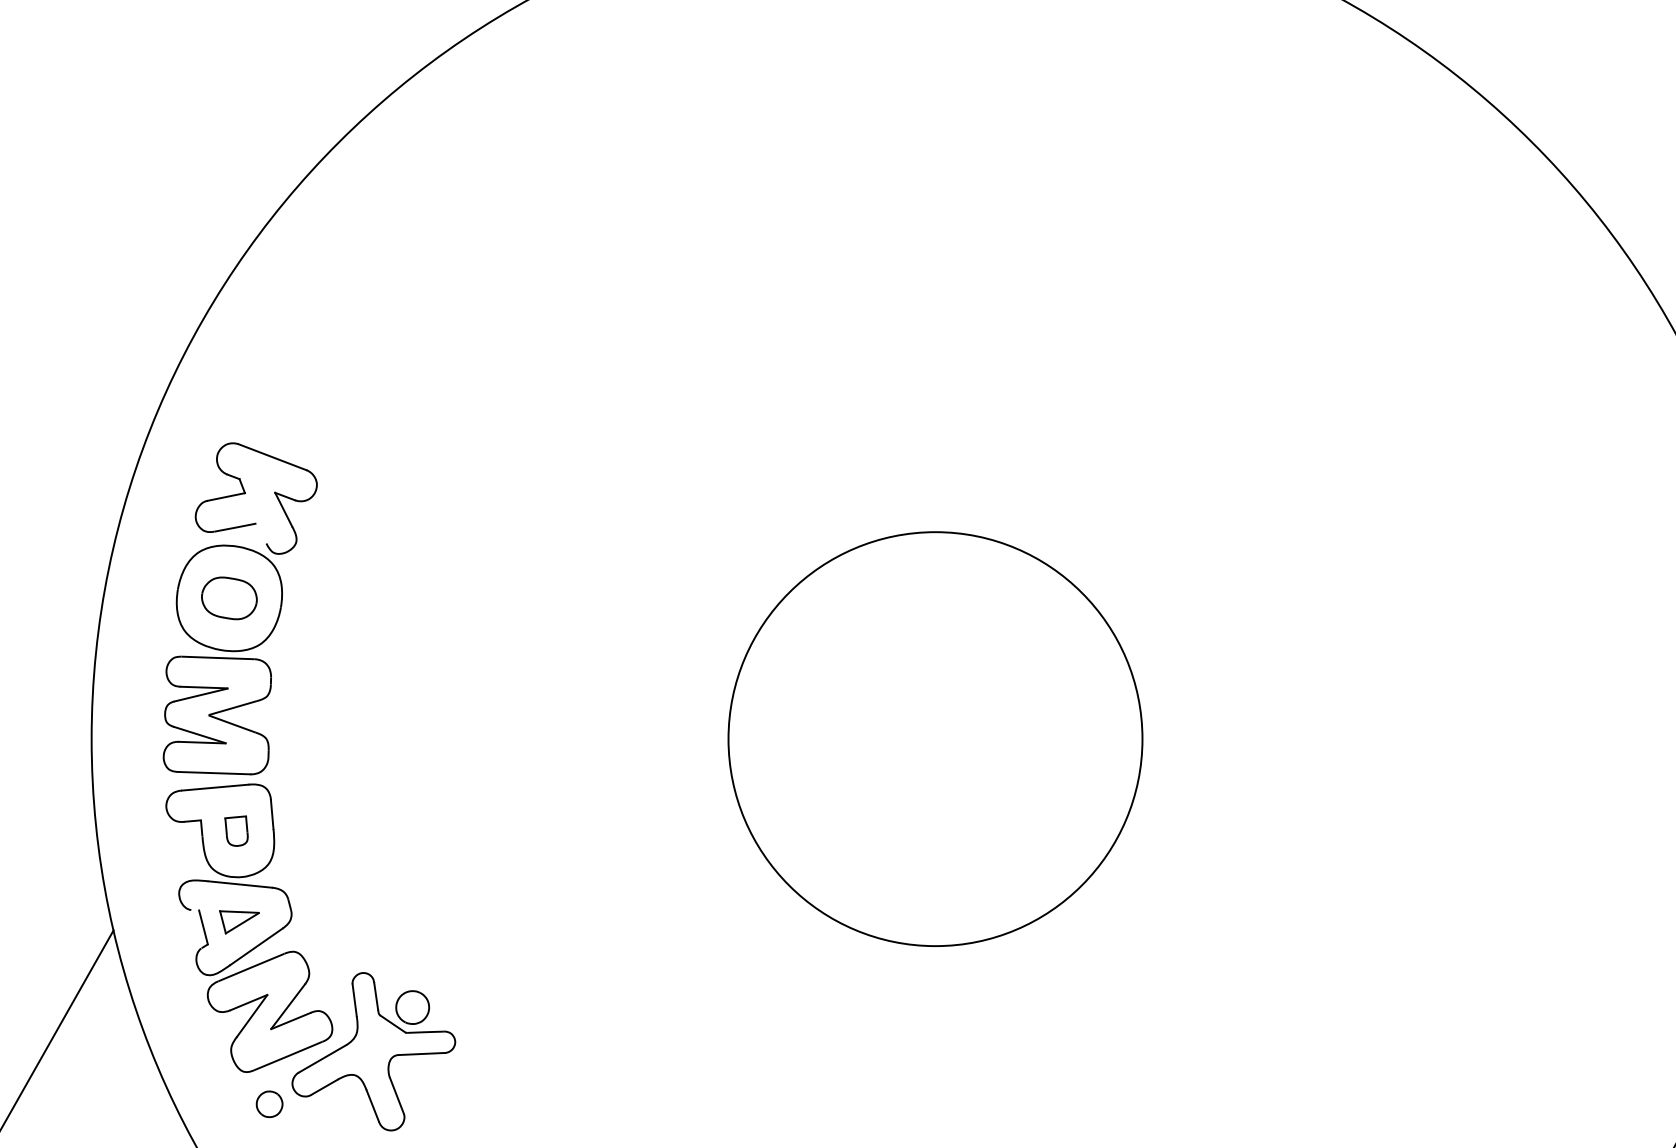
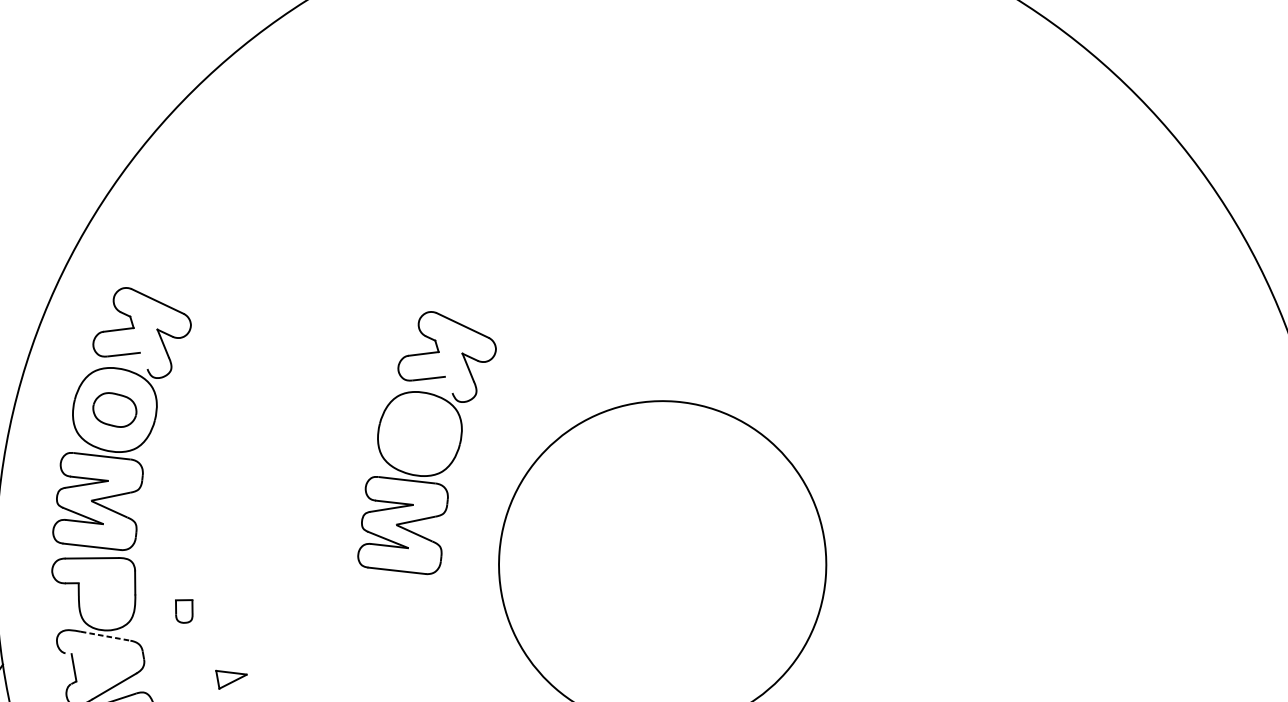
part: (626, 608) -> (427, 442), added
part: (236, 830) -> (184, 610), moved
line: (240, 884) -> (105, 636), solid -> dashed
part: (239, 922) -> (230, 680), moved

